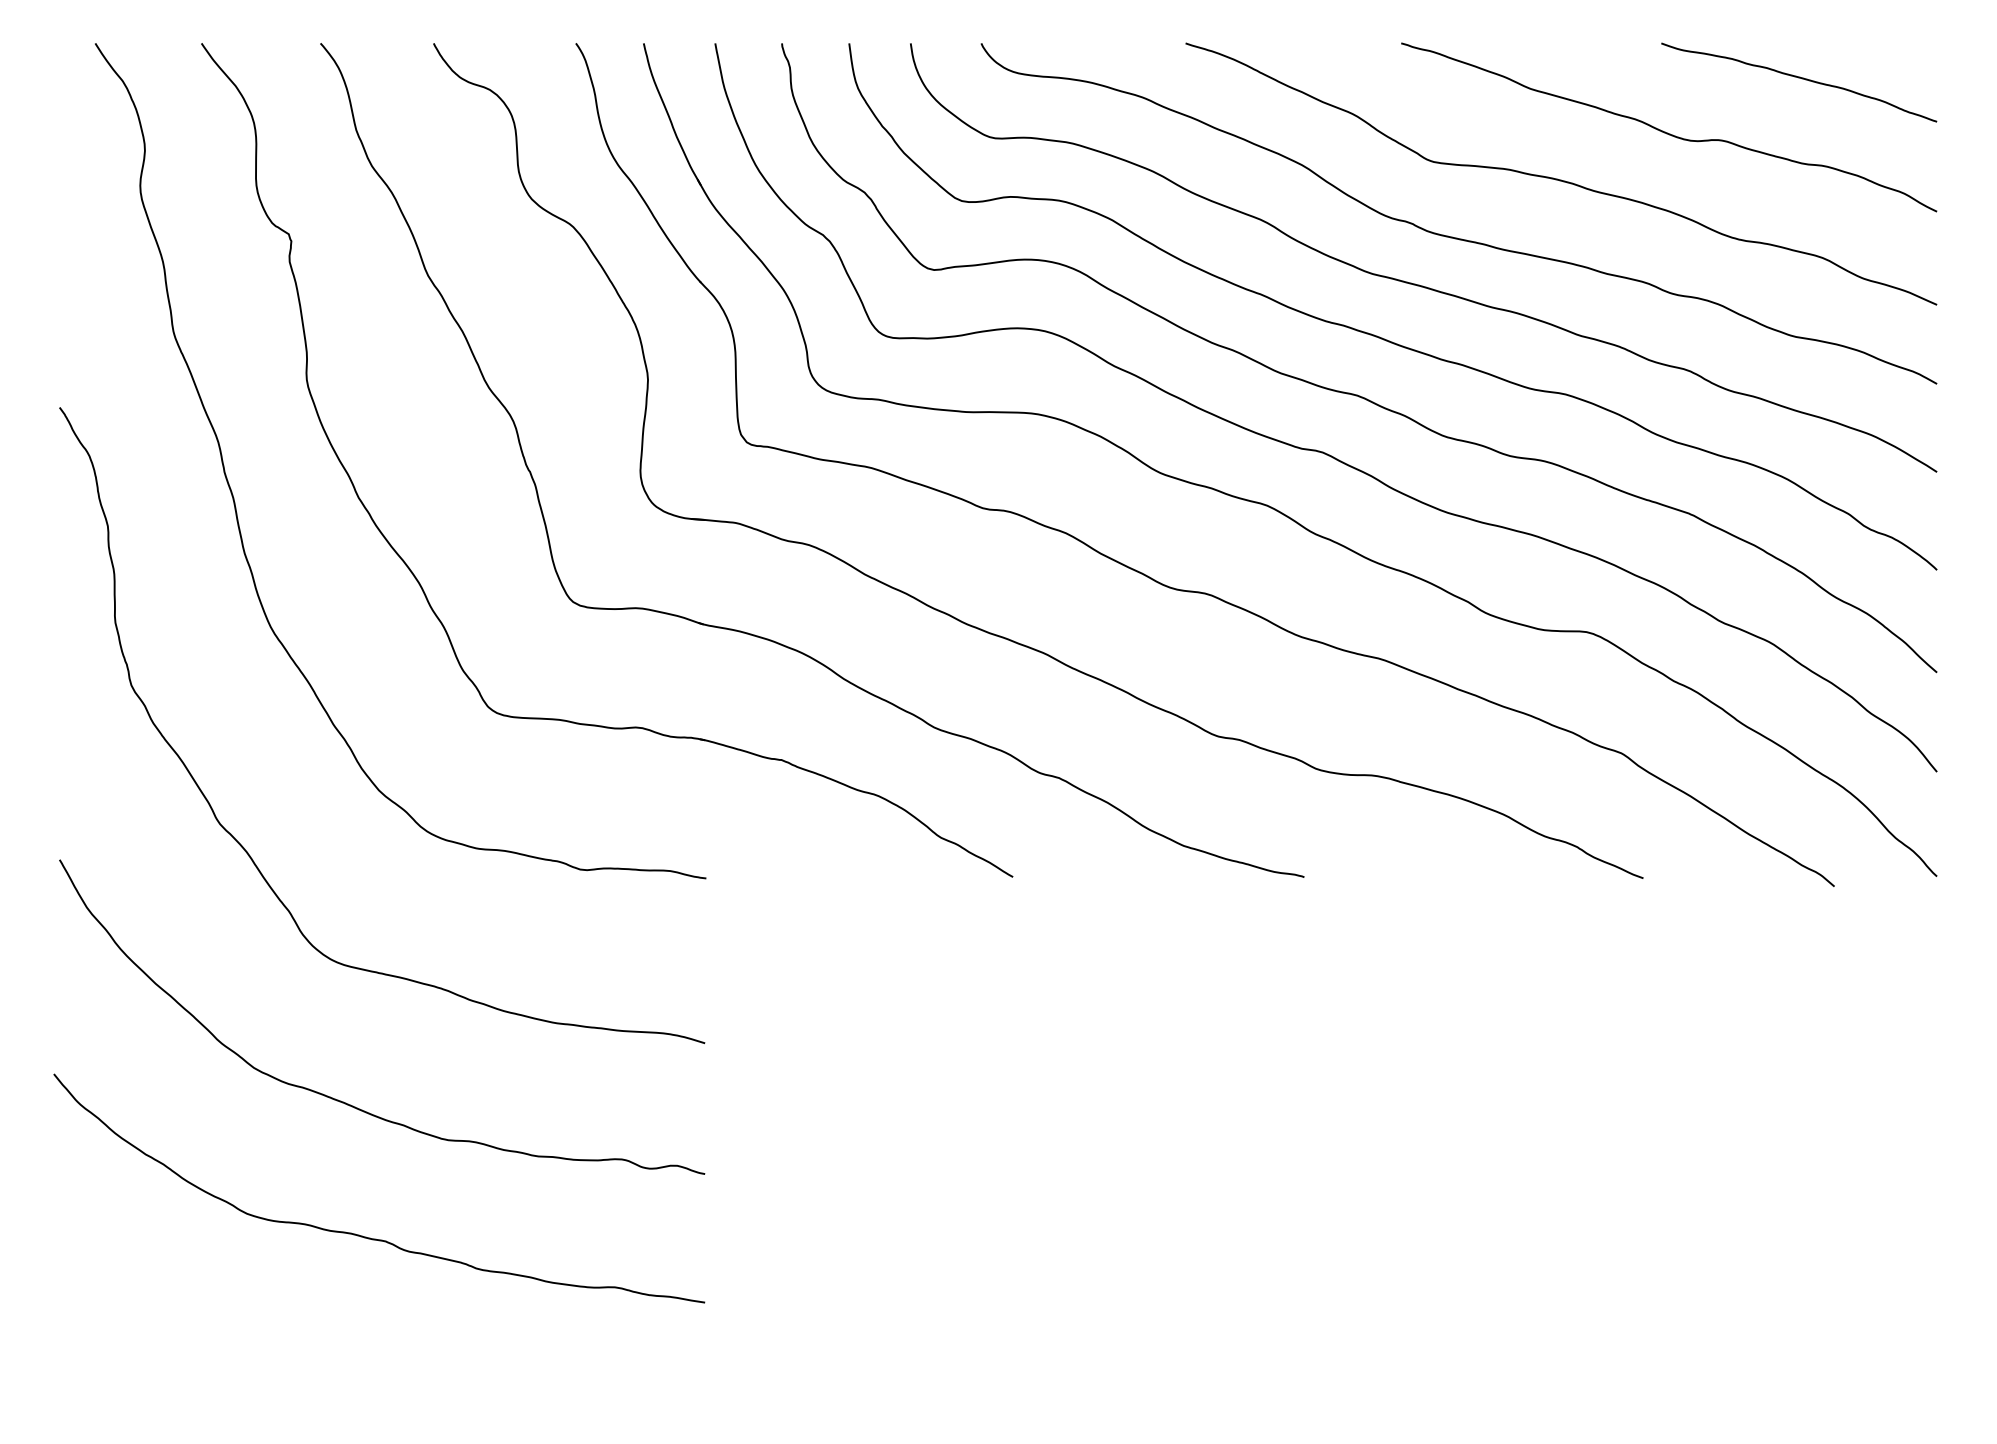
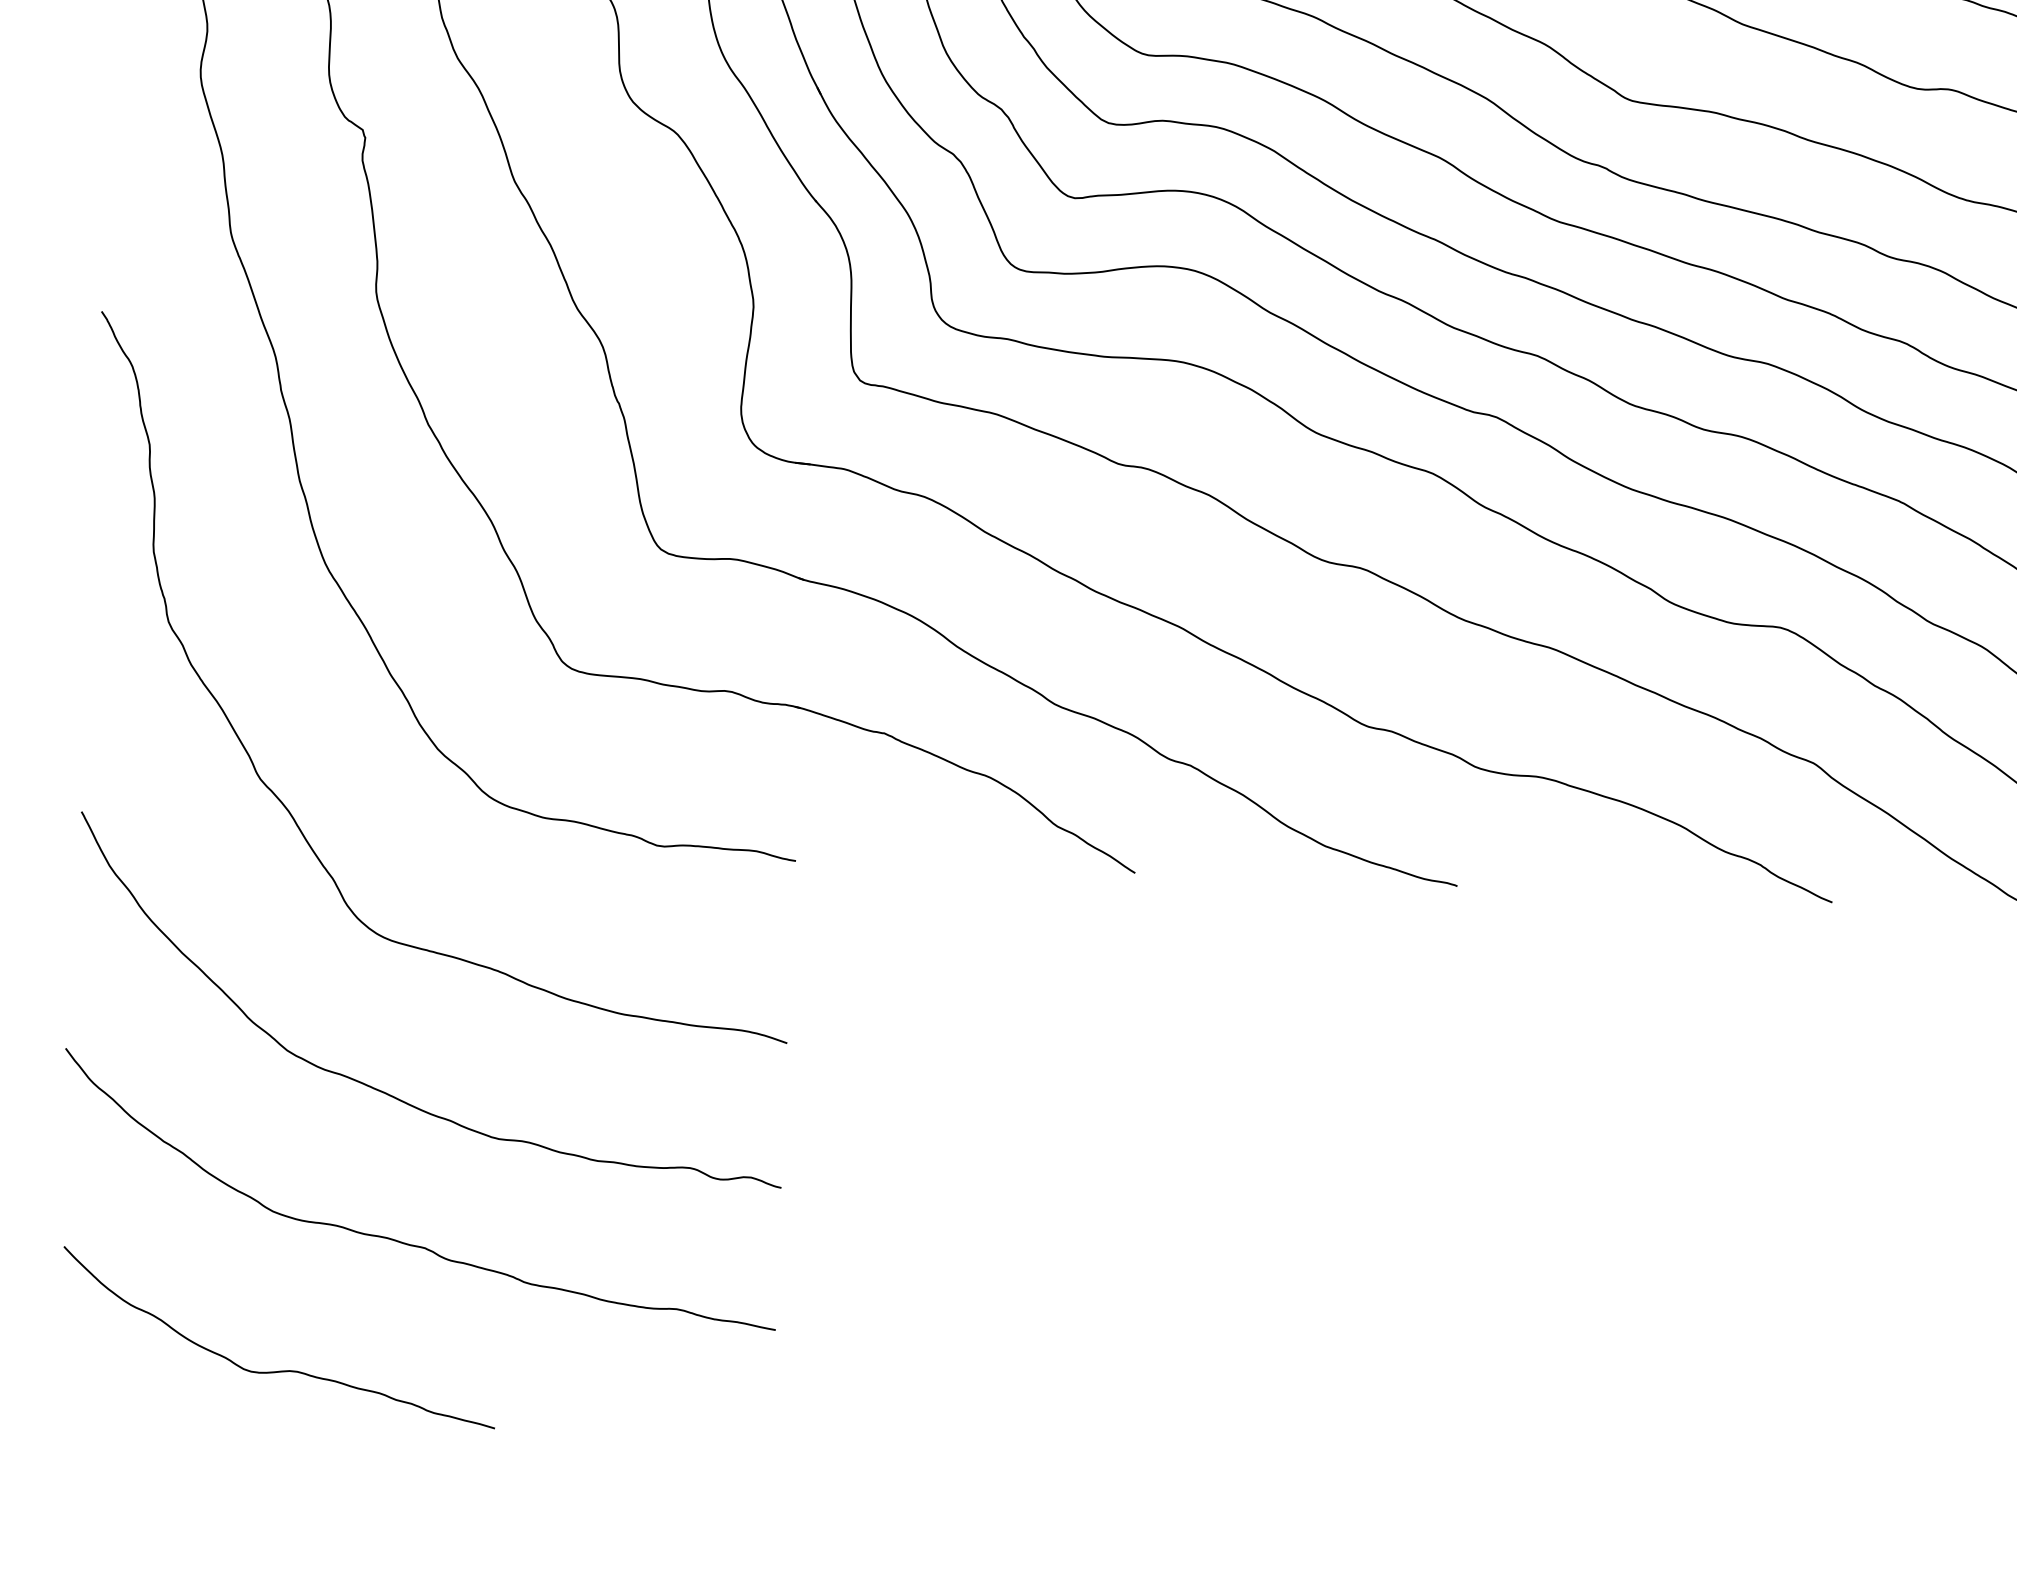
curve: (261, 1356) -> (282, 1369), added

